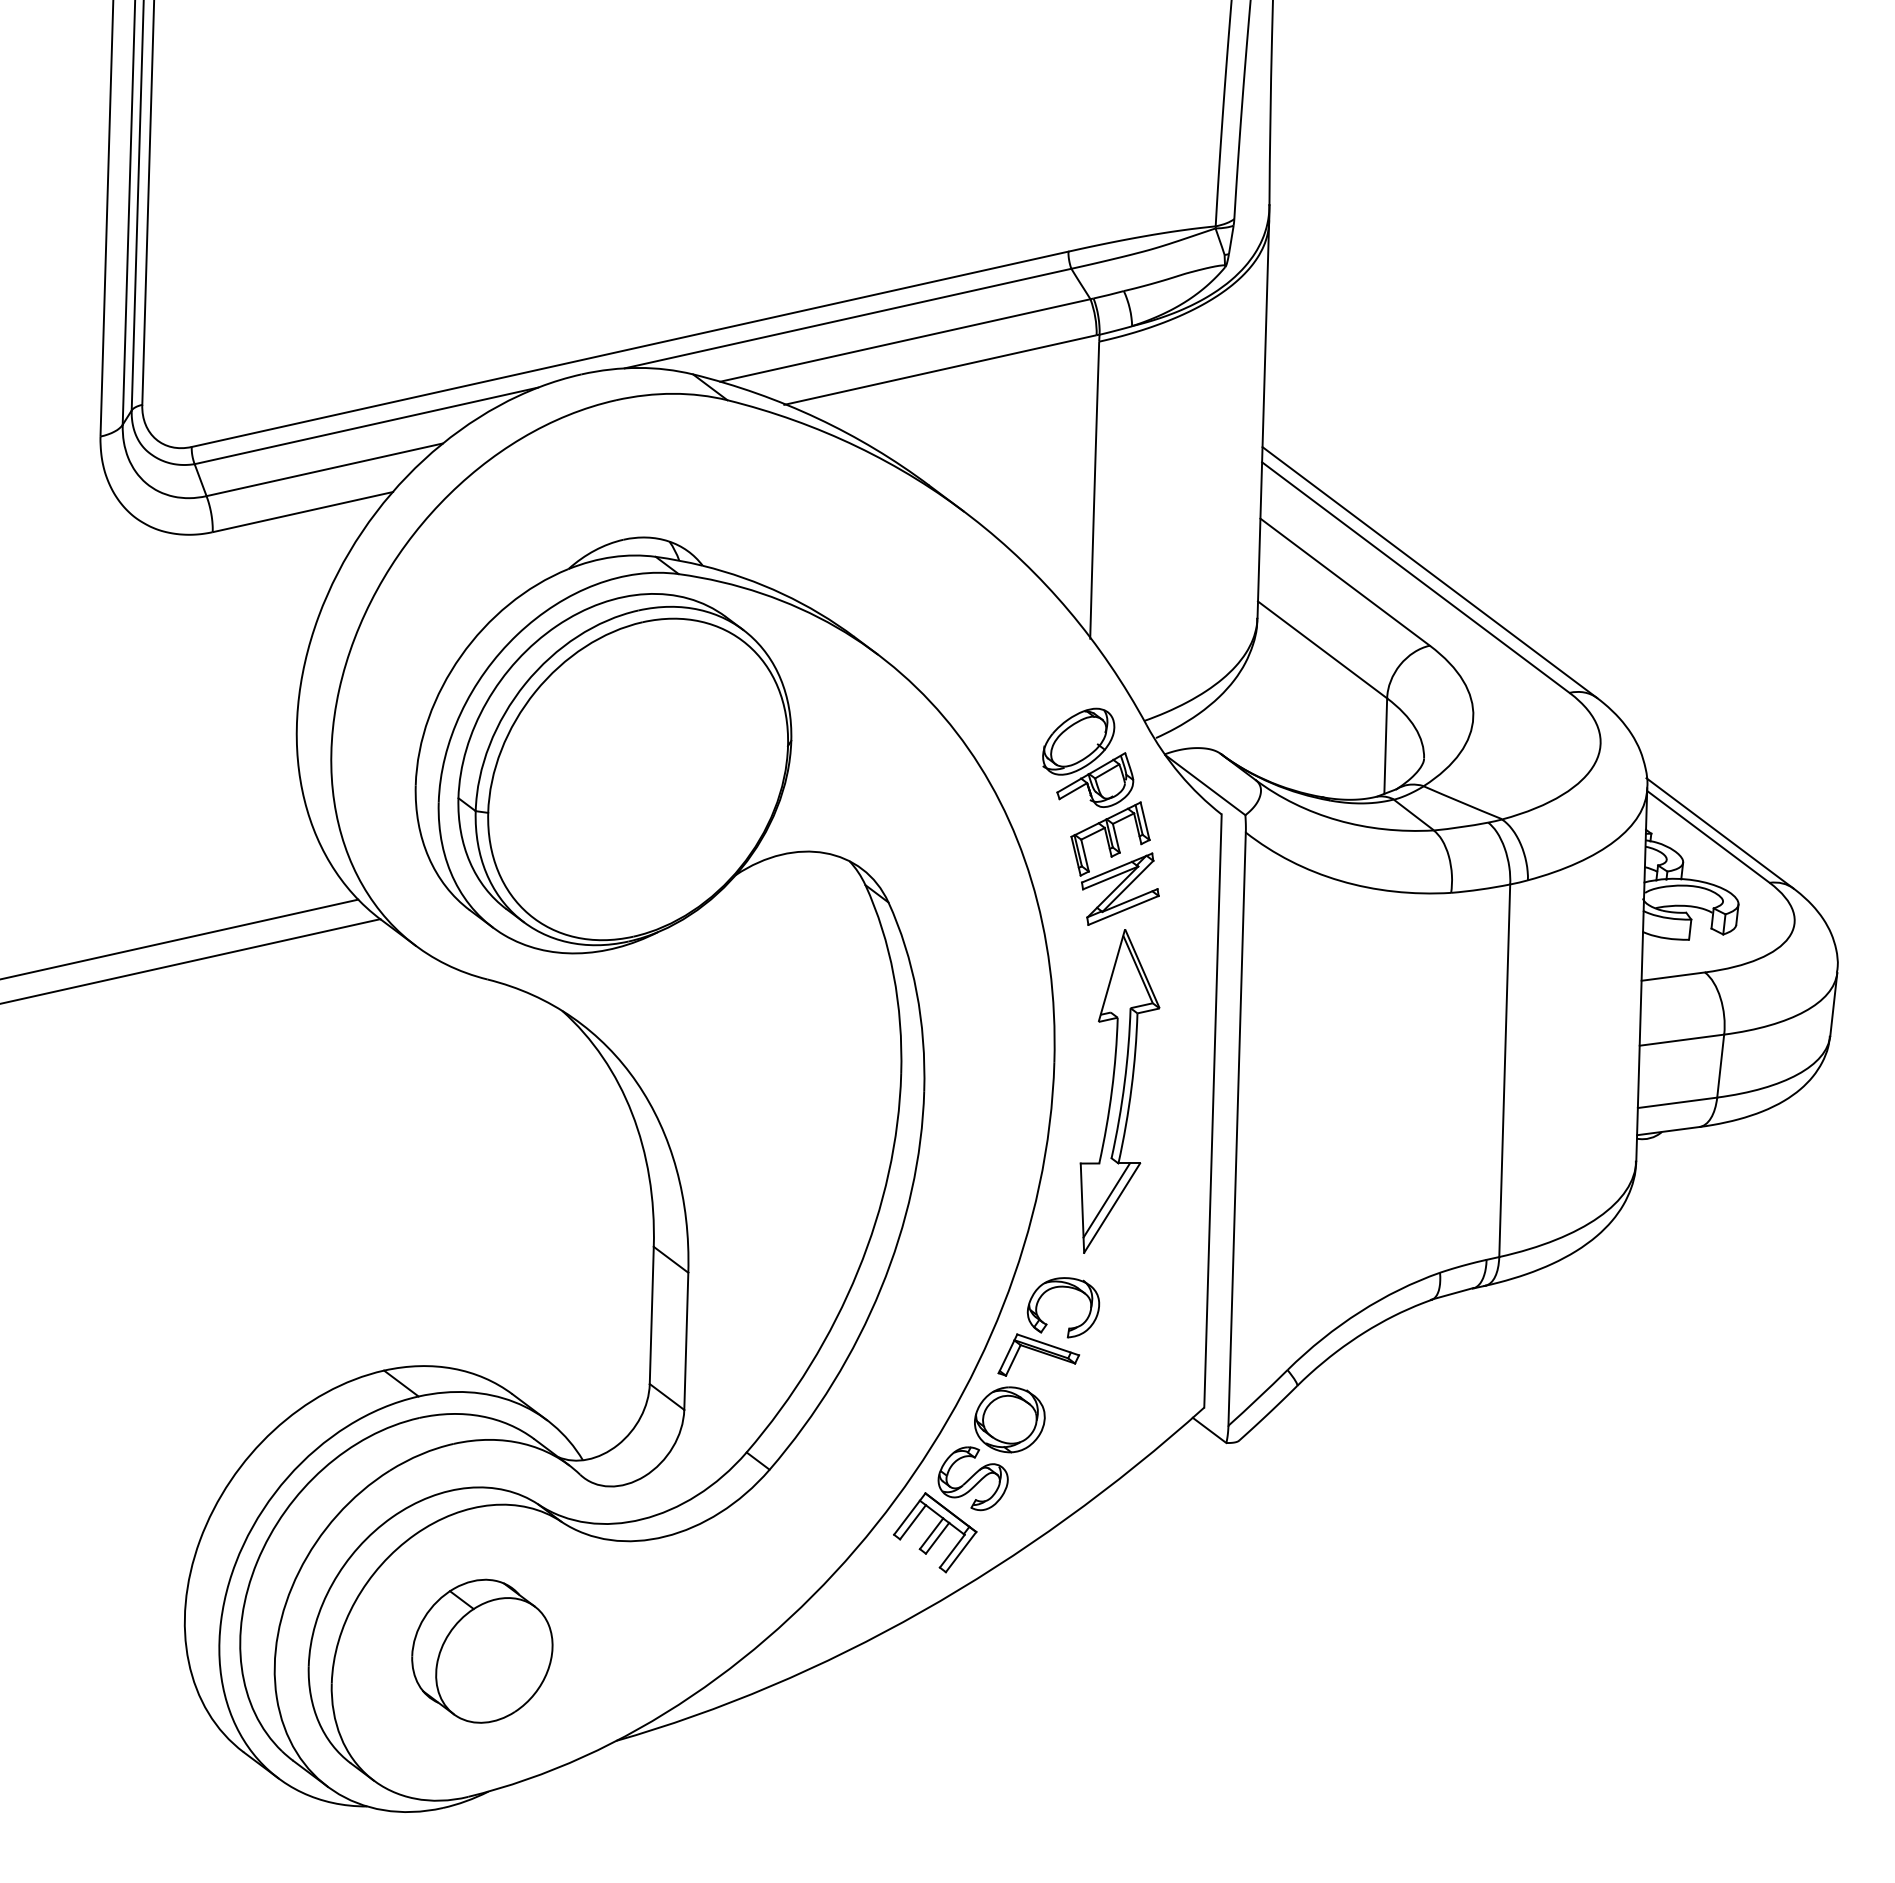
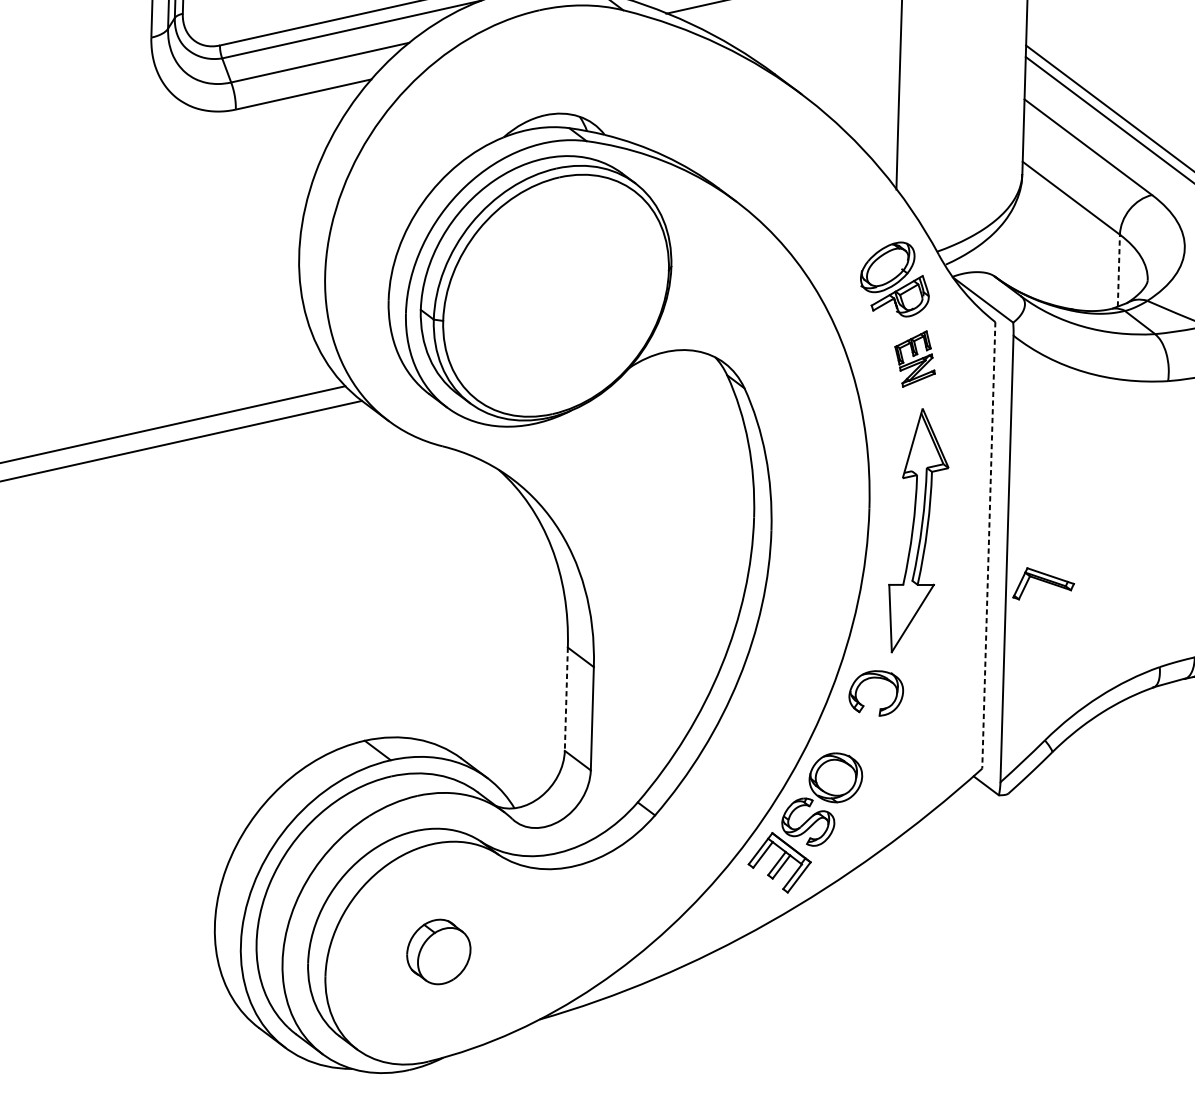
line: (1385, 746) -> (1118, 270), solid -> dashed
part: (1114, 863) -> (914, 359), size x0.6
line: (1212, 1111) -> (988, 545), solid -> dashed
line: (1106, 1200) -> (908, 612), removed
line: (651, 1315) -> (566, 699), solid -> dashed
part: (1038, 1354) -> (1043, 583), moved
part: (482, 1650) -> (438, 951), size x0.6

